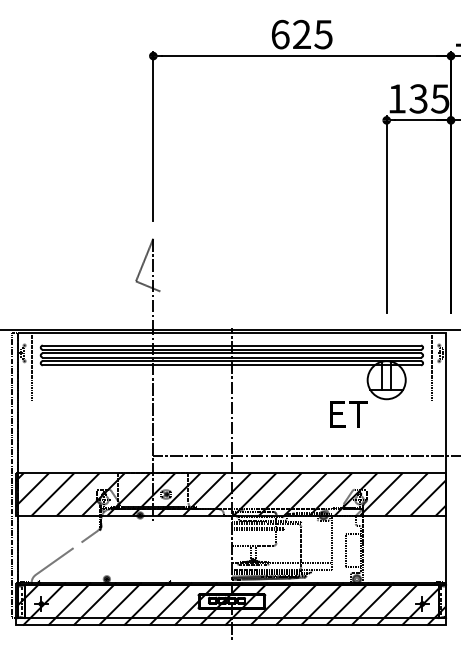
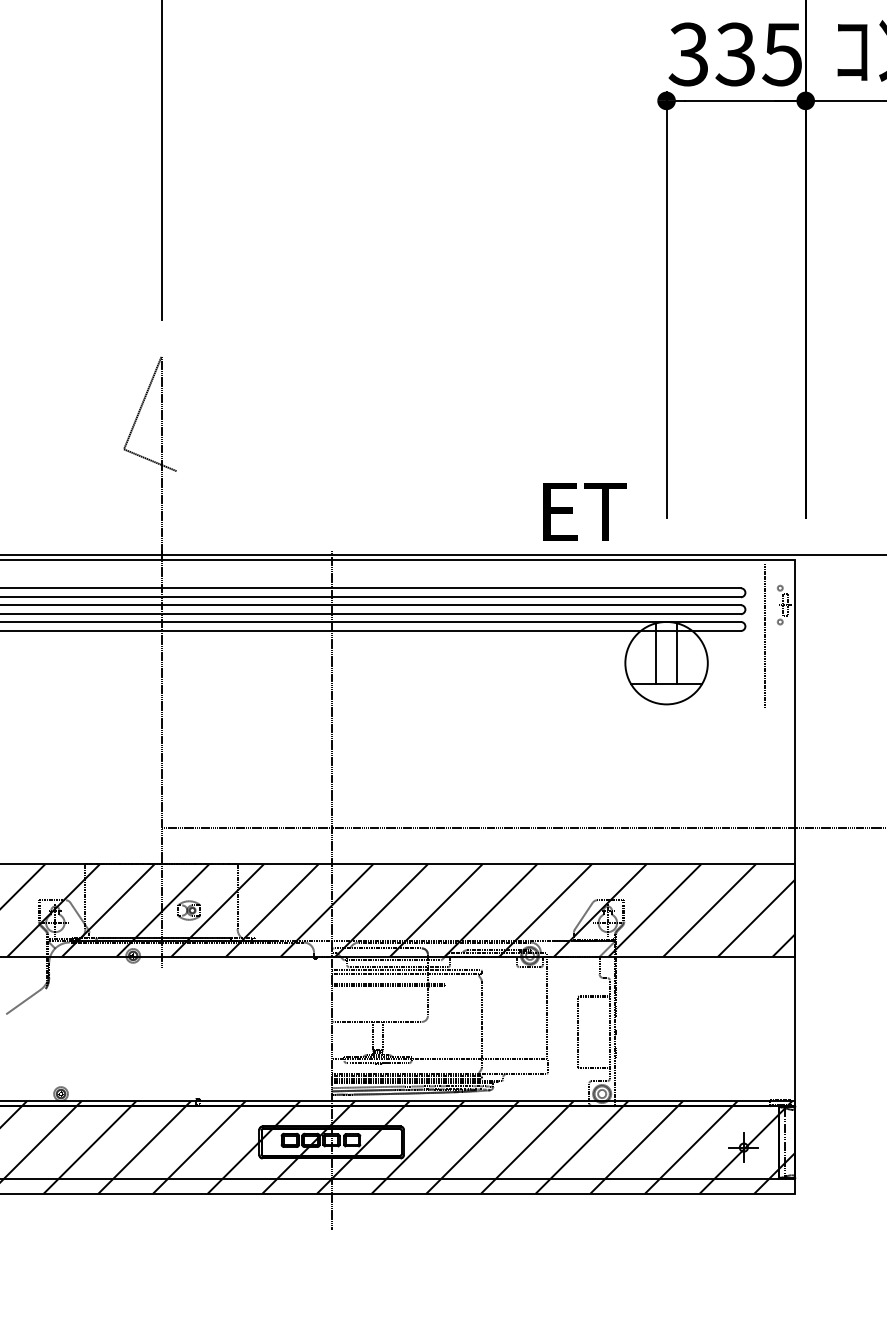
text: (396, 98) -> (687, 53), 135 -> 335
text: (348, 414) -> (583, 512), moved

